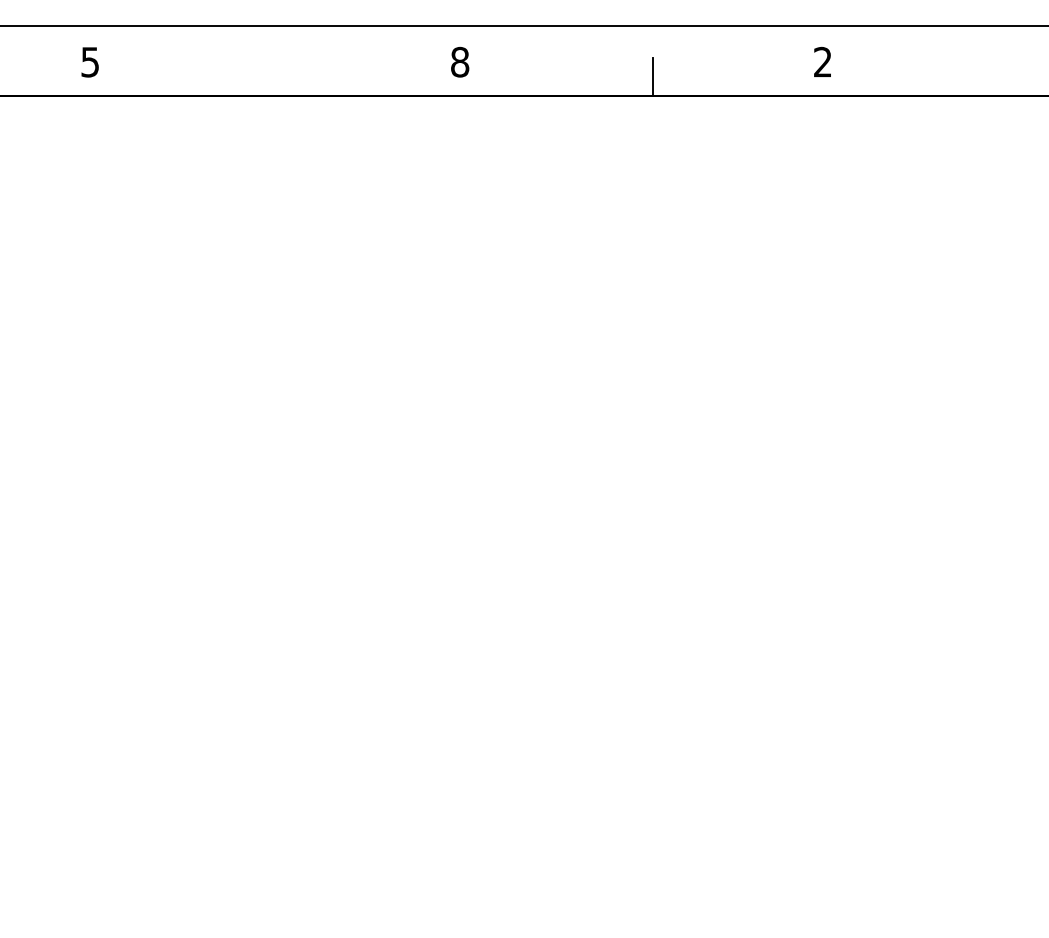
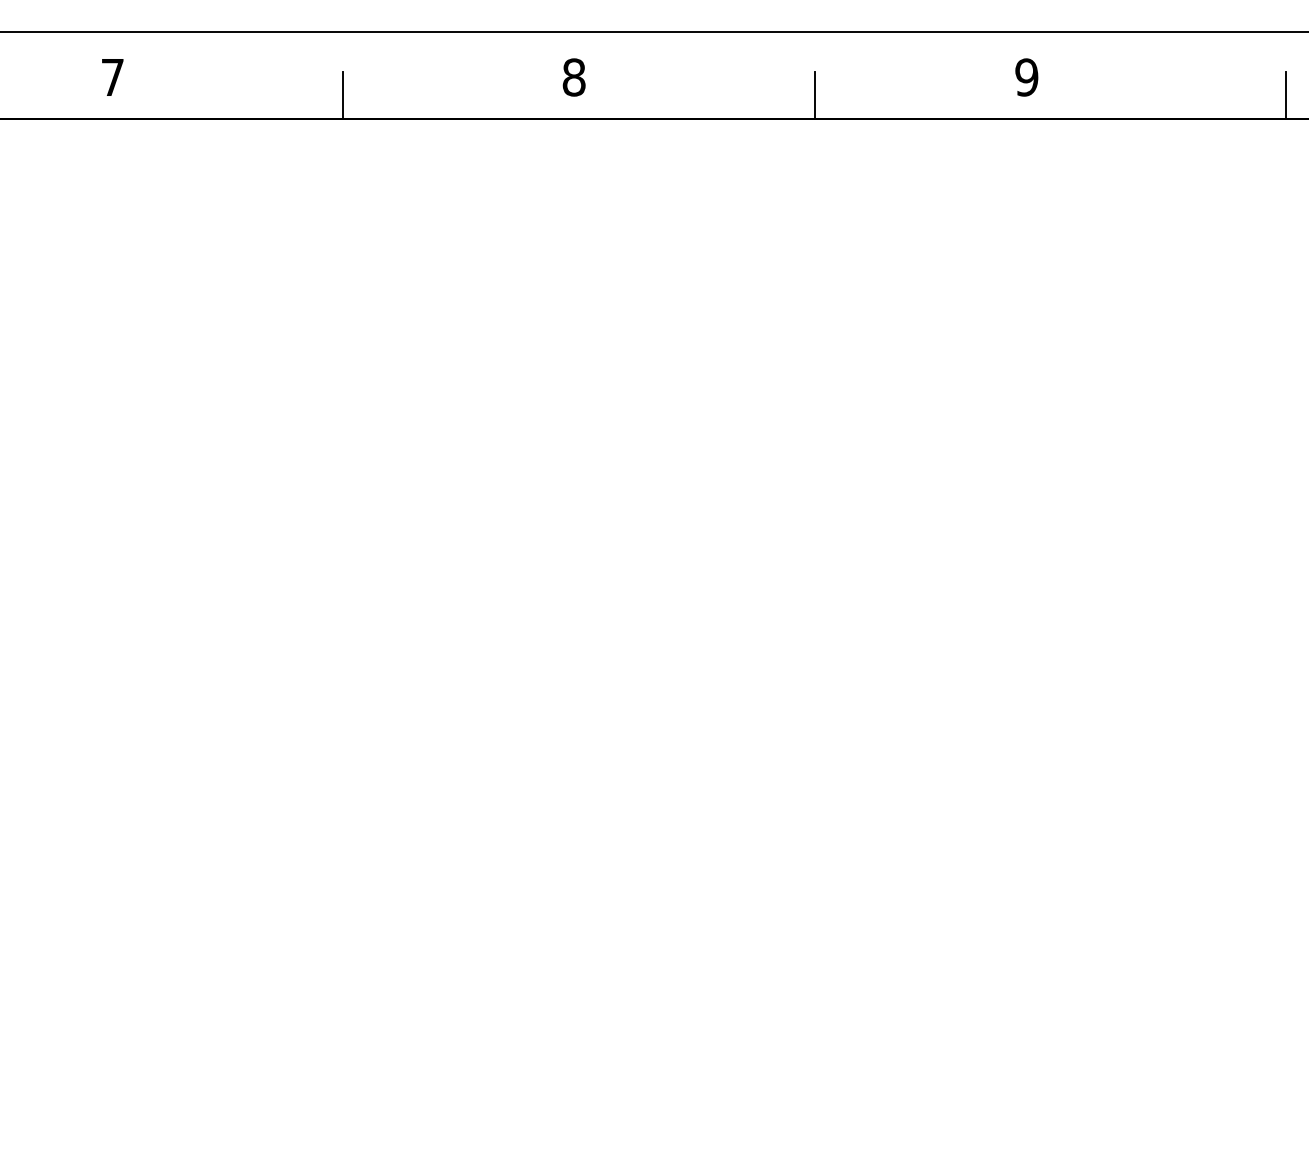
text: (90, 62) -> (112, 77), 5 -> 7
text: (822, 62) -> (1026, 77), 2 -> 9
line: (275, 76) -> (343, 95), added
line: (1031, 76) -> (1286, 95), added

